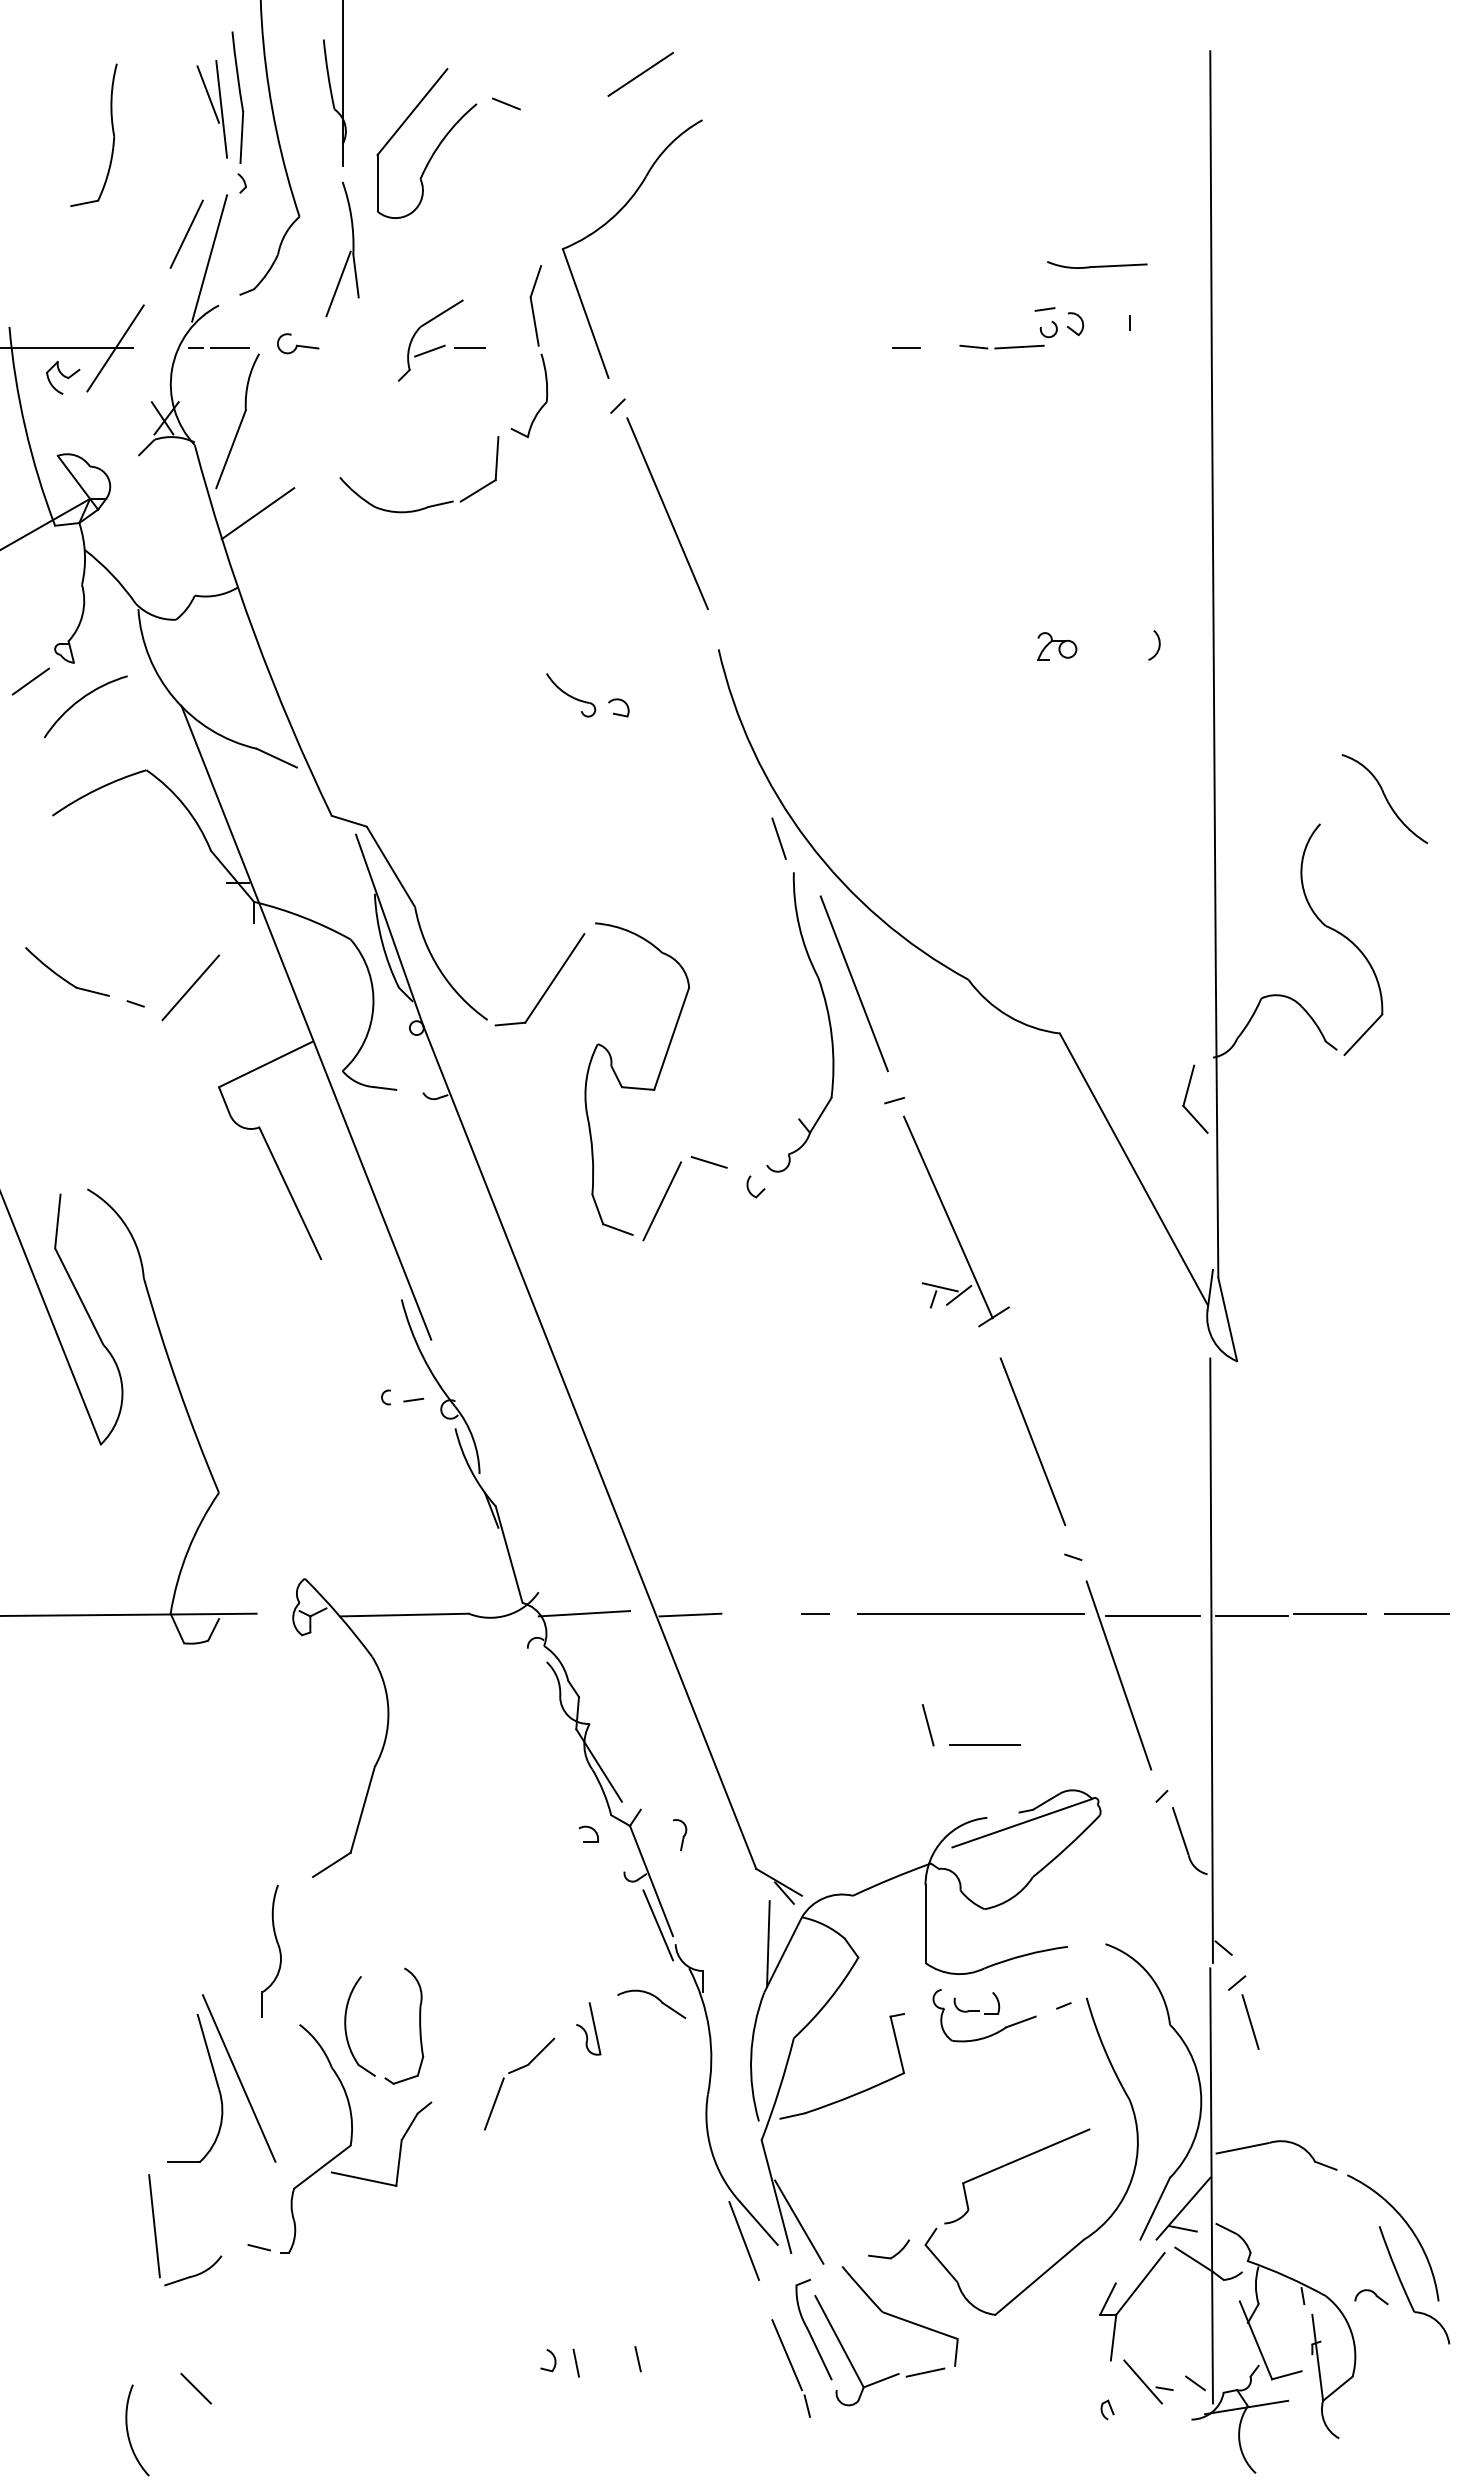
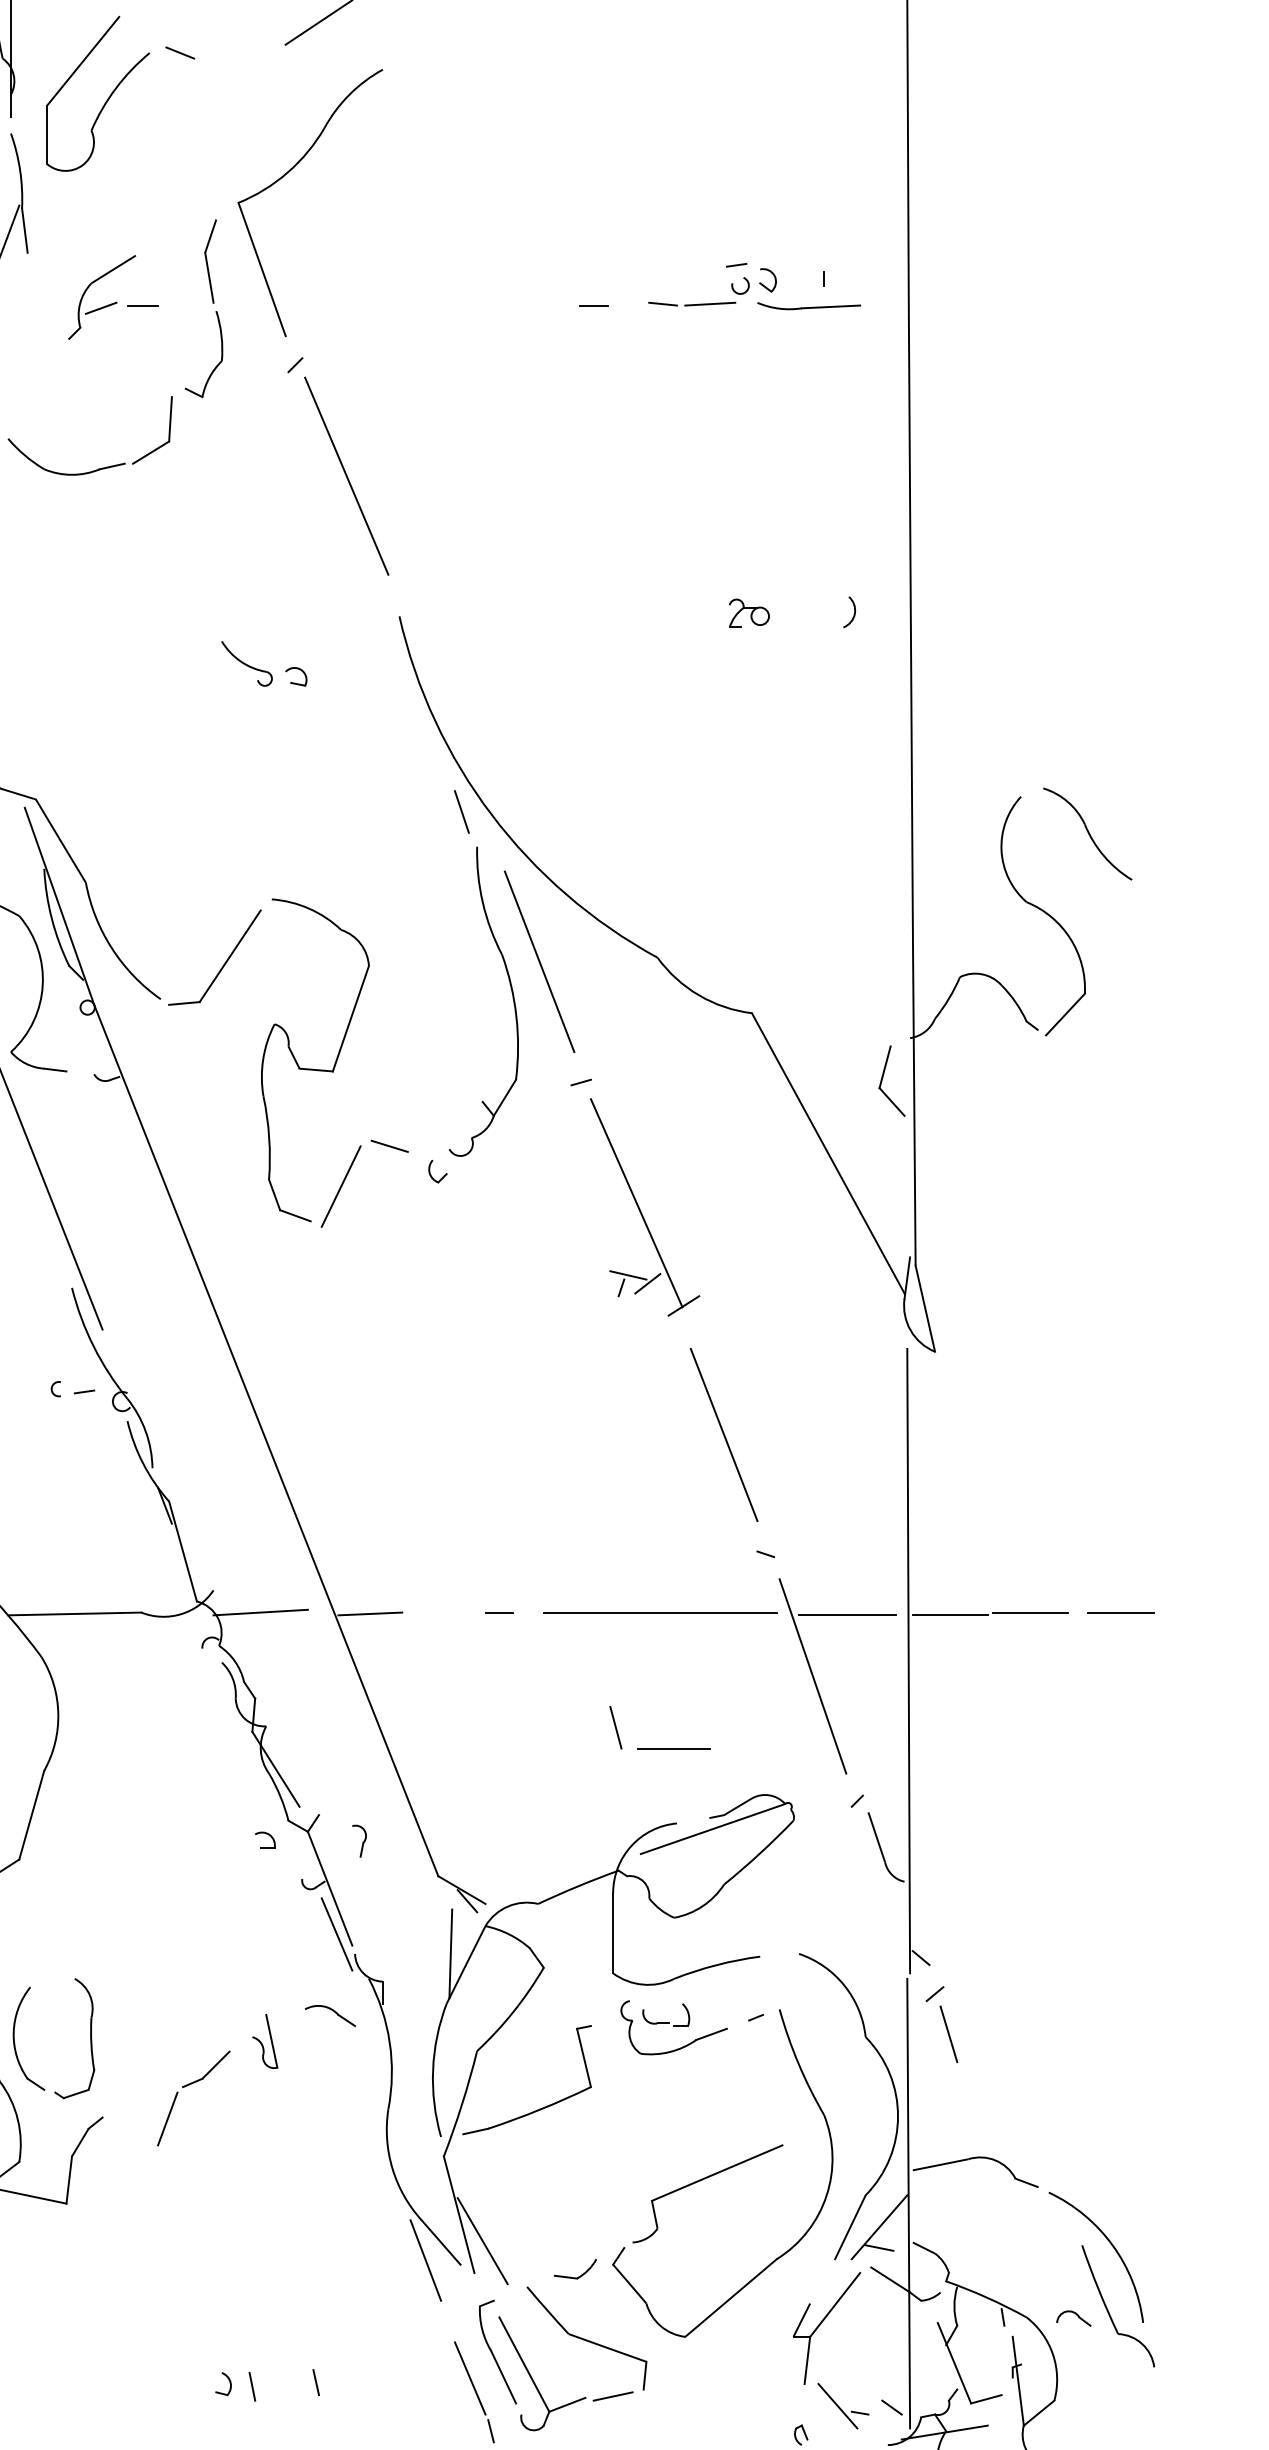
part: (1097, 264) -> (809, 305), moved
part: (1384, 799) -> (1087, 834), moved
part: (651, 2003) -> (330, 2015), size x0.71

